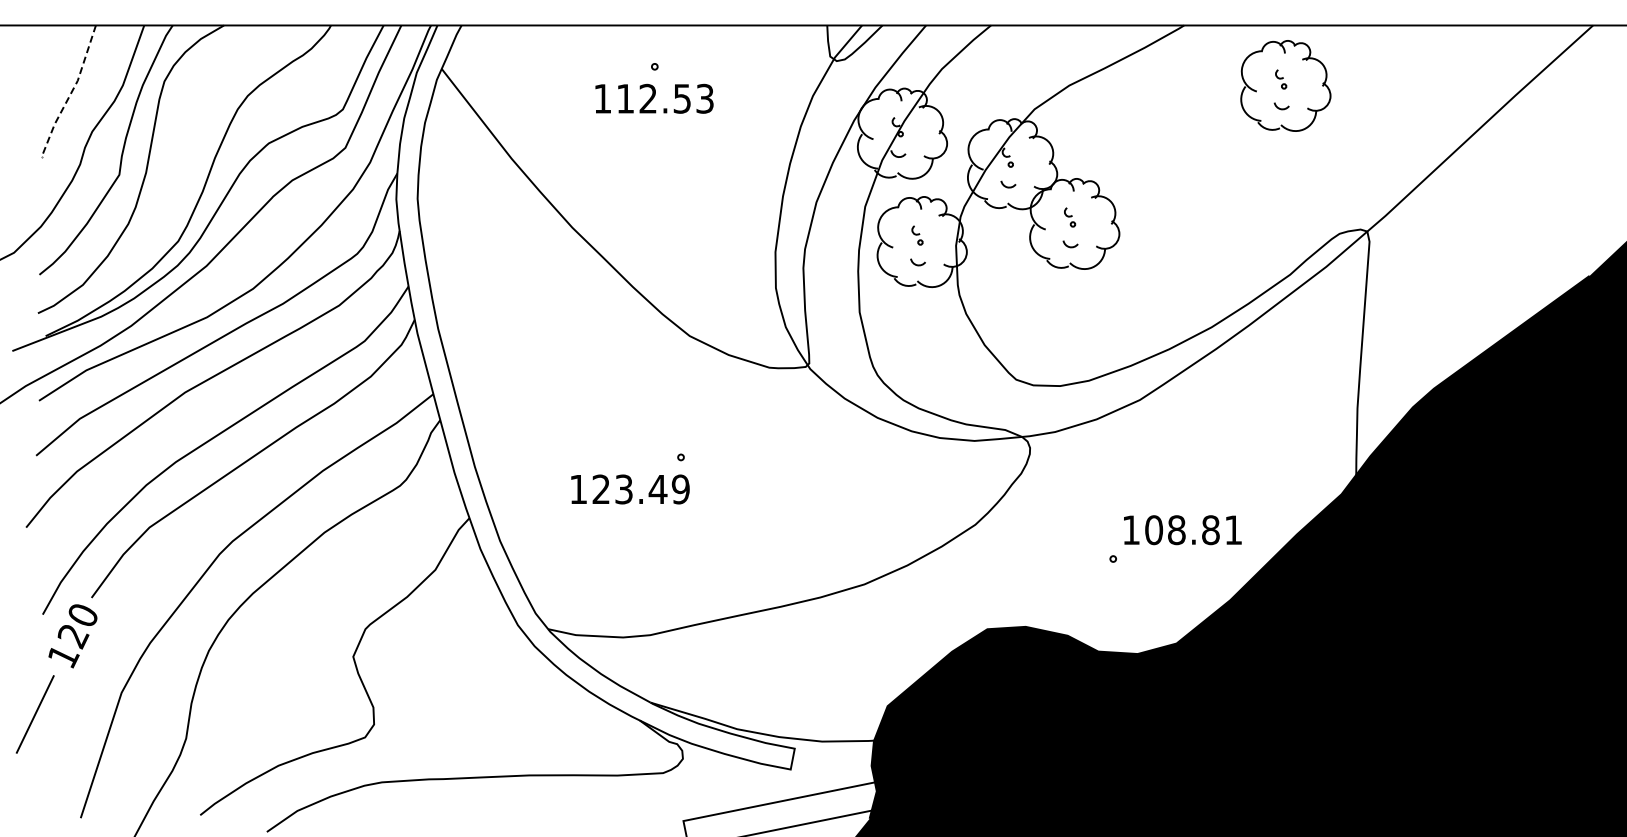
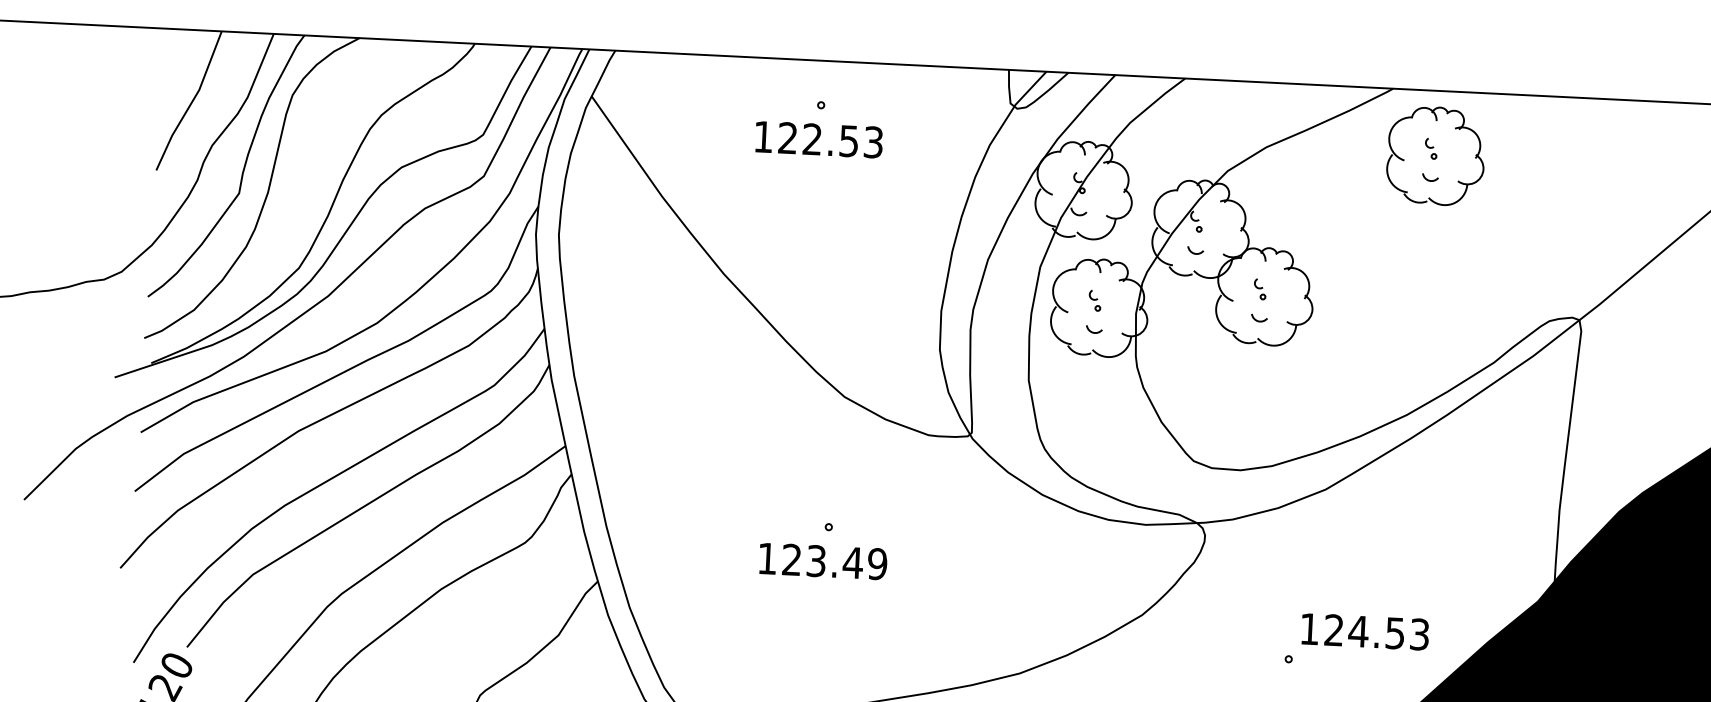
part: (1285, 85) -> (1435, 155), moved
line: (71, 93) -> (191, 103), dashed -> solid
text: (624, 98) -> (786, 137), 112.53 -> 122.53
text: (630, 489) -> (823, 561), moved
text: (1193, 530) -> (1376, 632), 108.81 -> 124.53

